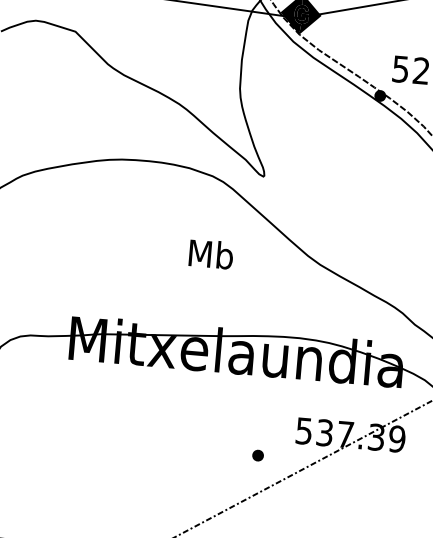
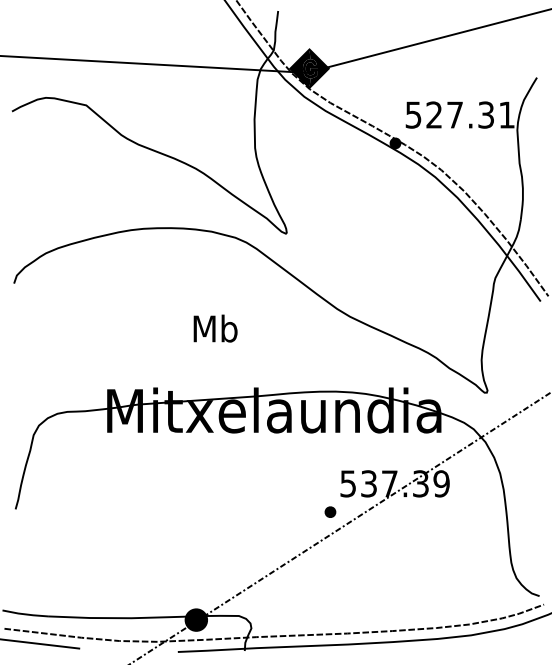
text: (211, 254) -> (215, 328), moved
part: (258, 454) -> (330, 511), moved

